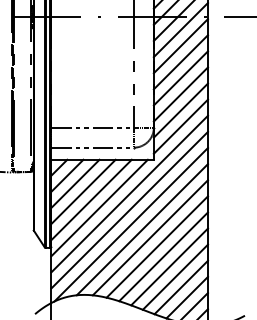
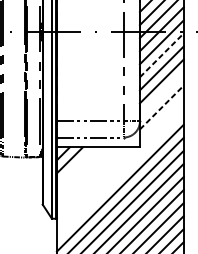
line: (181, 45) -> (162, 54), solid -> dashed
line: (180, 94) -> (161, 94), removed
line: (181, 110) -> (162, 107), solid -> dashed
line: (180, 126) -> (161, 120), removed
line: (75, 183) -> (76, 166), removed
line: (83, 191) -> (82, 173), removed
line: (129, 193) -> (120, 174), removed
line: (91, 199) -> (89, 179), removed
line: (99, 207) -> (95, 185), removed

